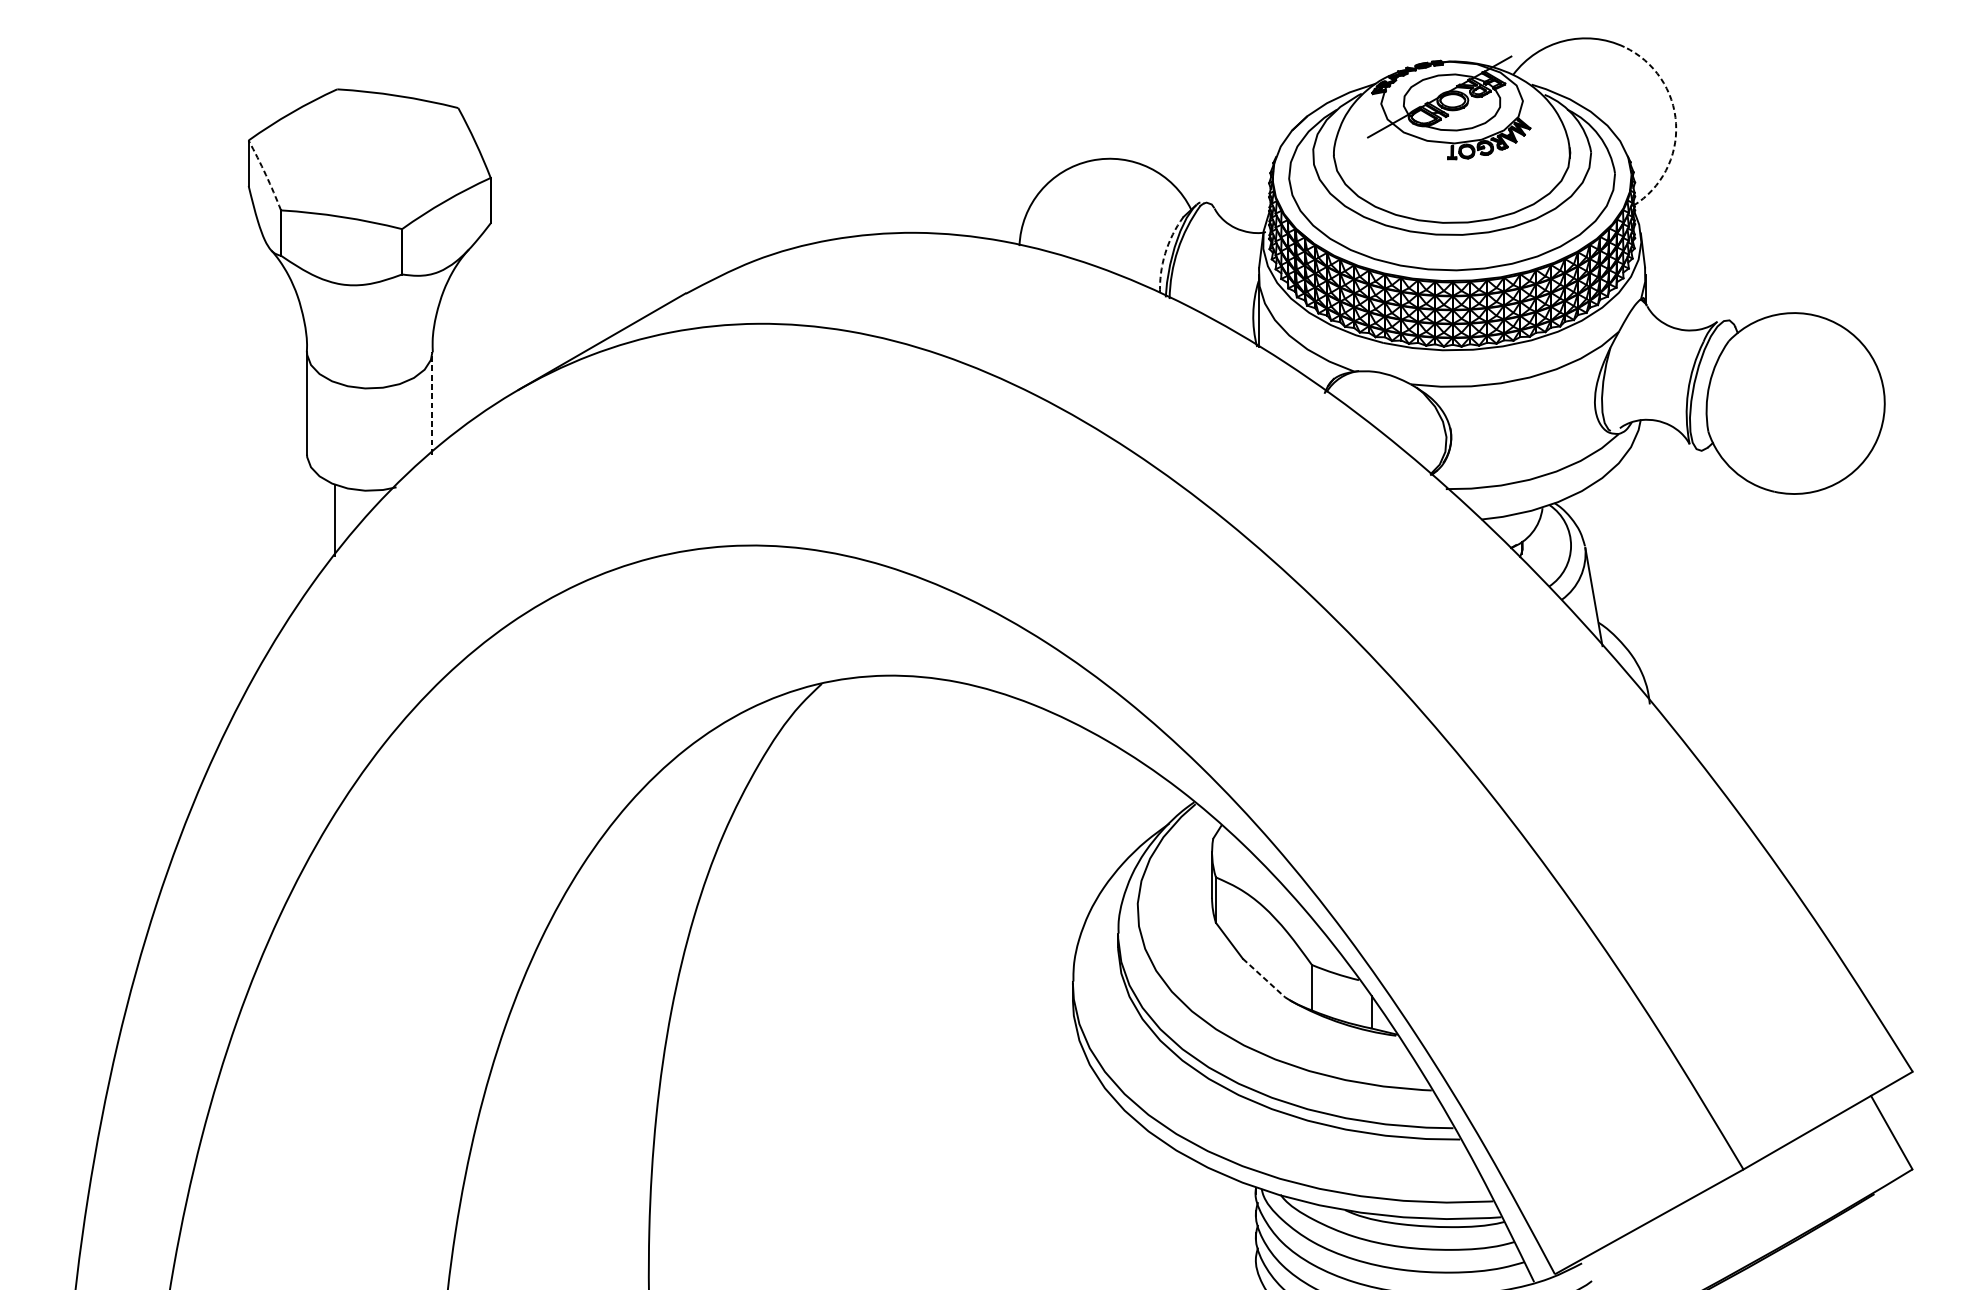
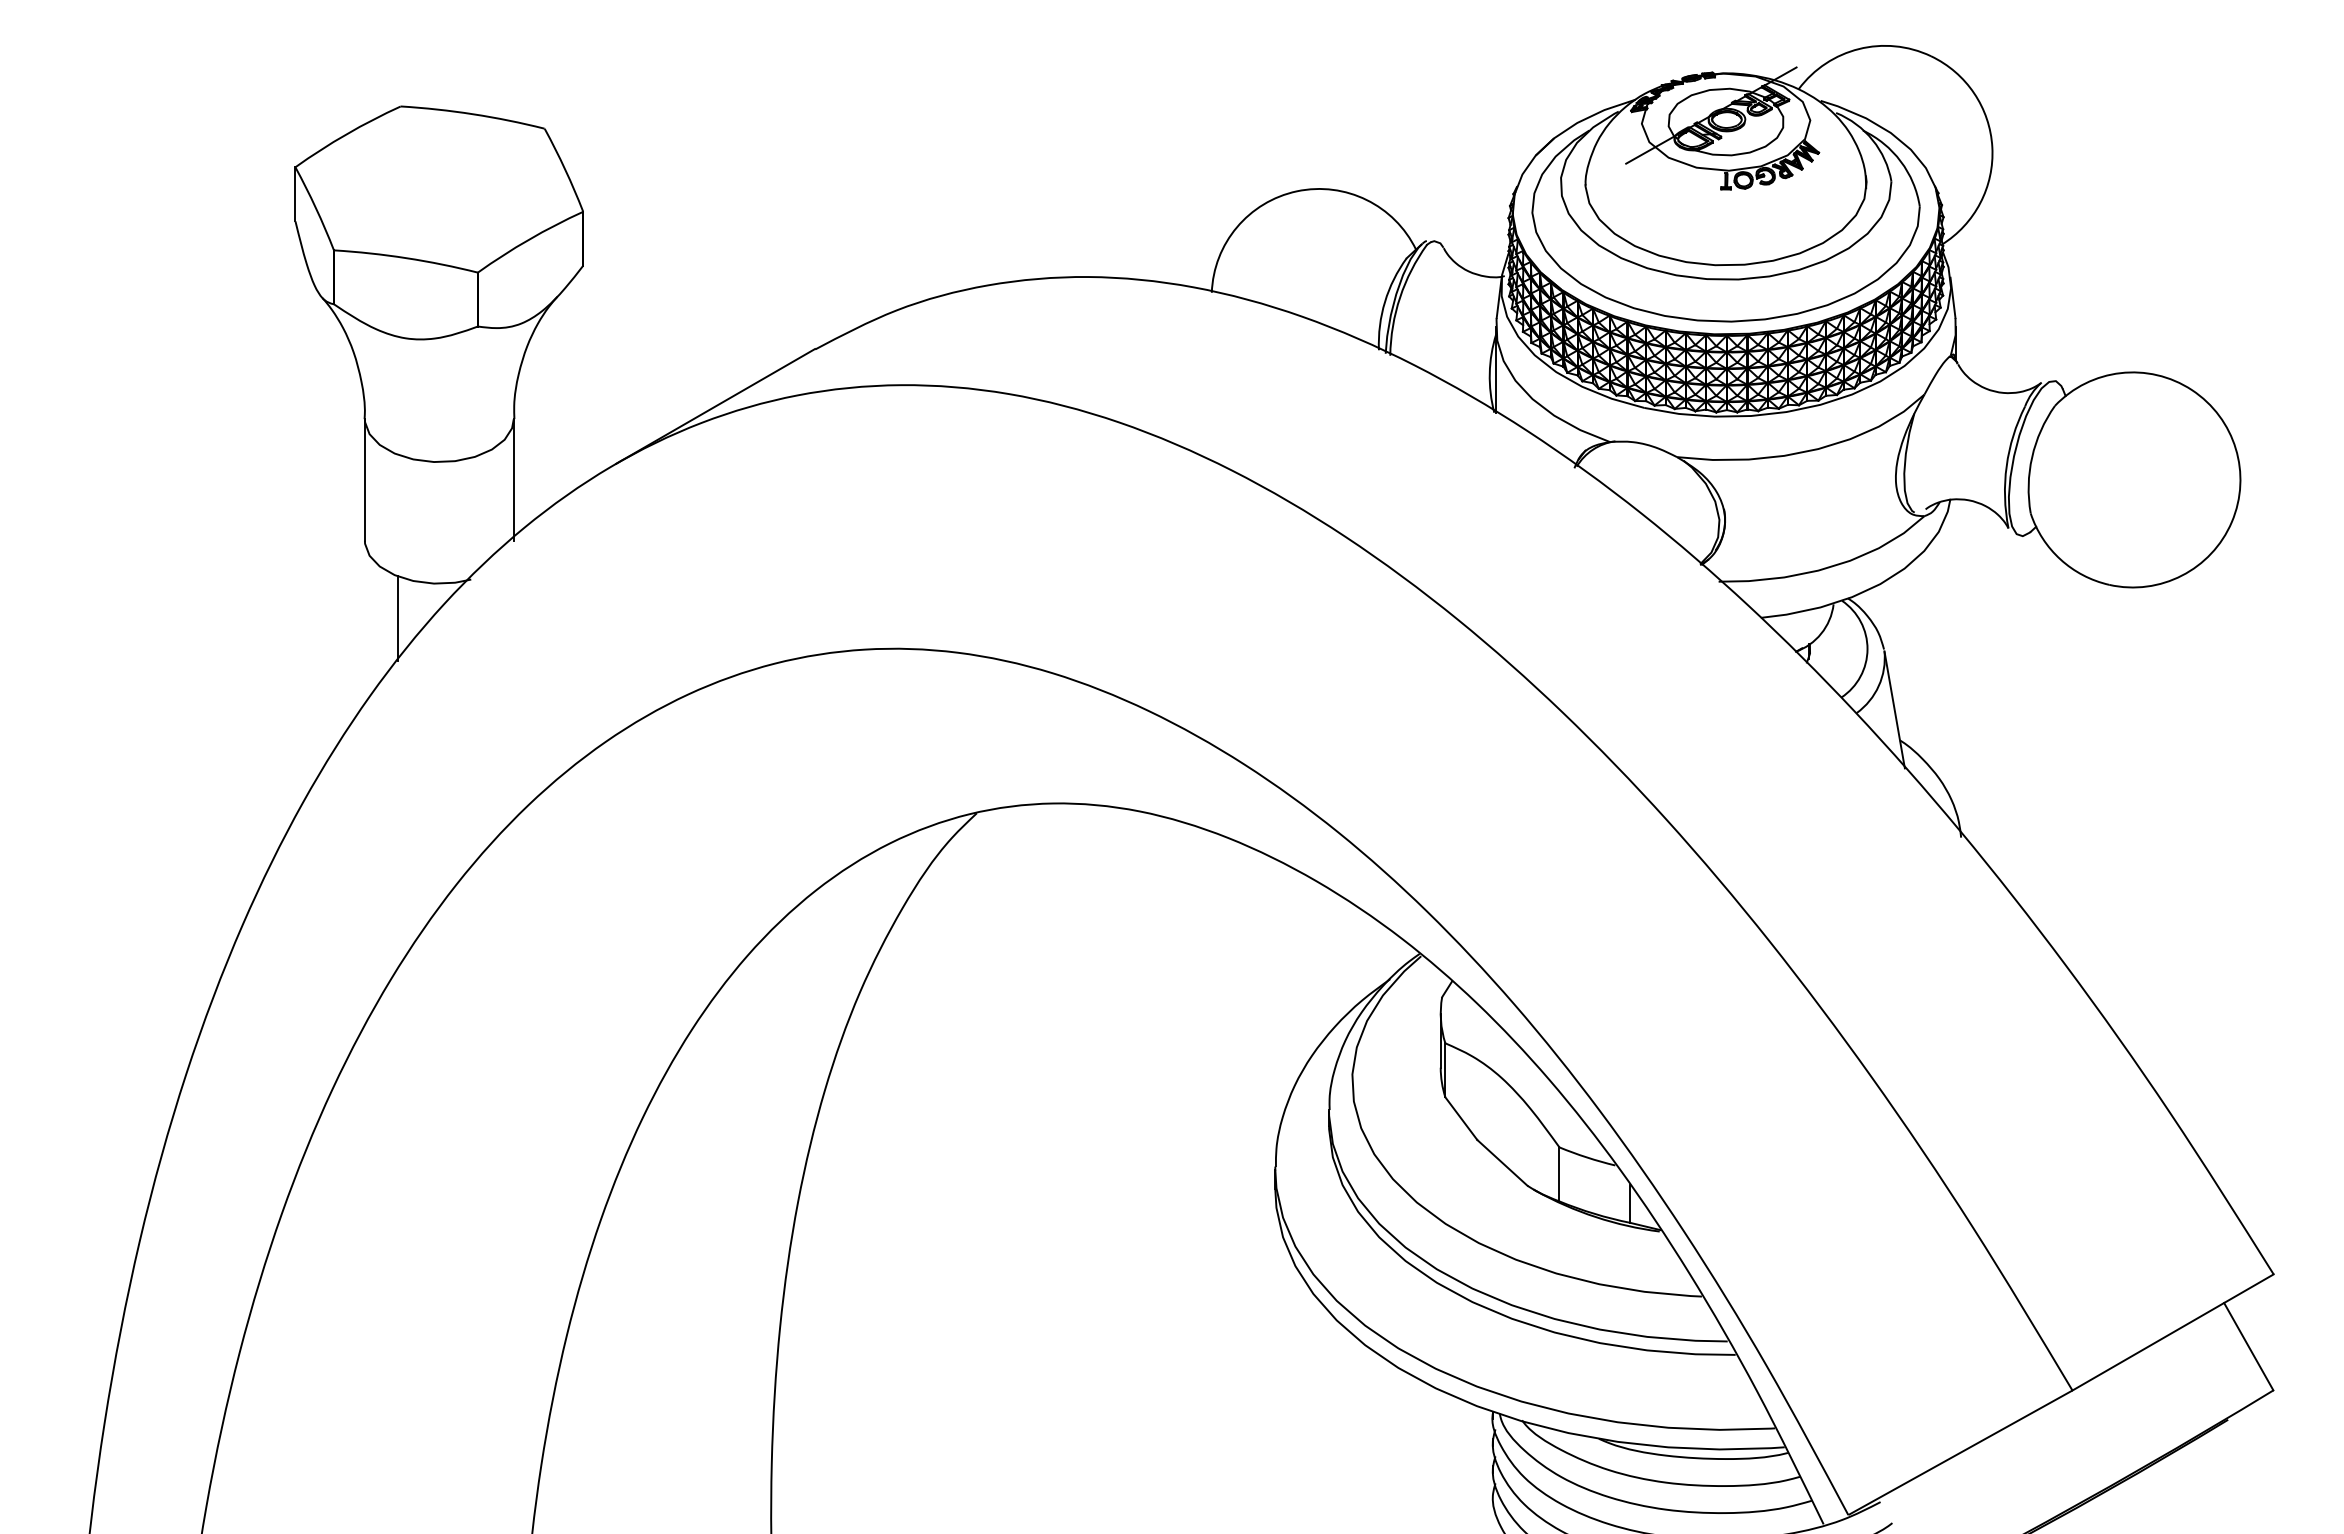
arc: (1676, 123) -> (1992, 147), dashed -> solid
arc: (266, 175) -> (316, 208), dashed -> solid
arc: (1165, 253) -> (1385, 301), dashed -> solid
line: (432, 403) -> (513, 479), dashed -> solid
line: (1264, 978) -> (1502, 1163), dashed -> solid

